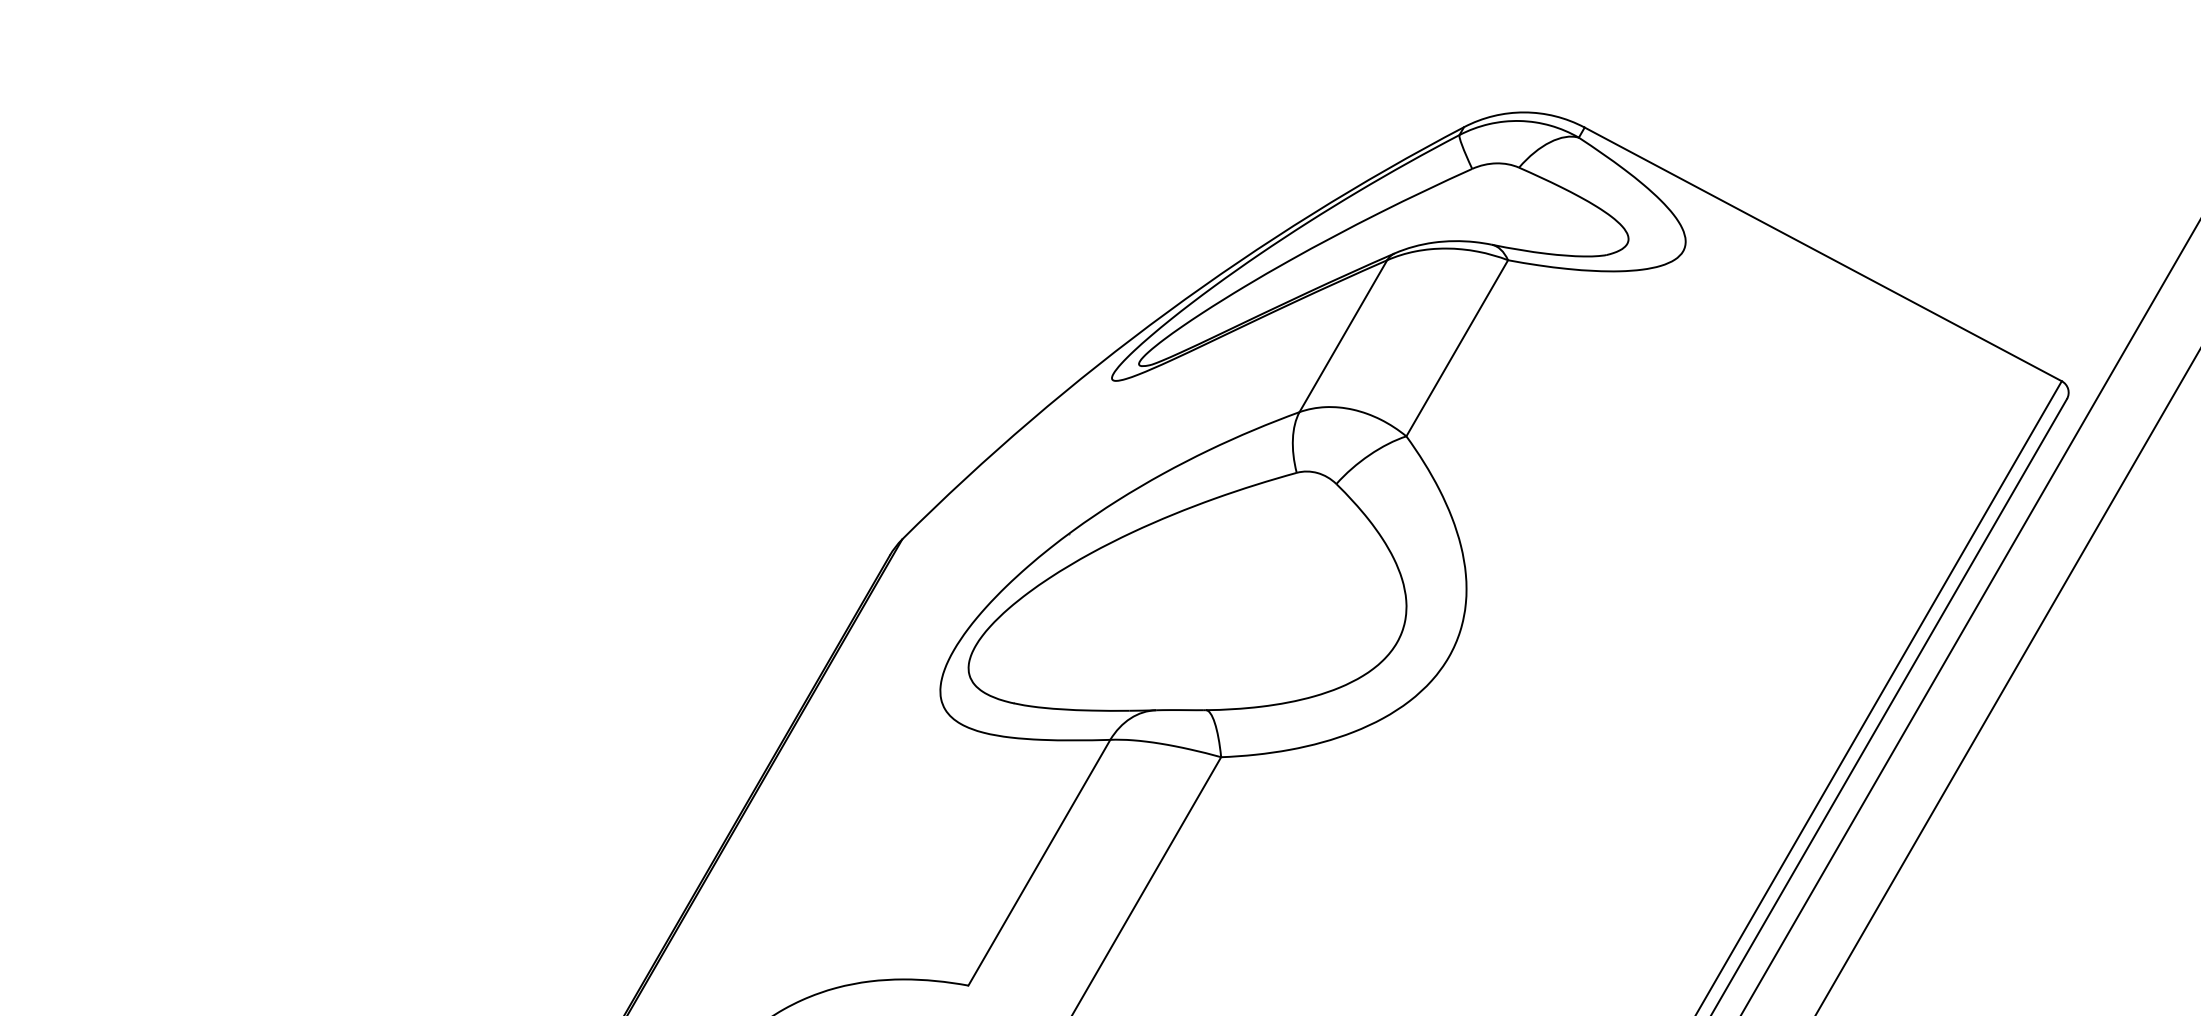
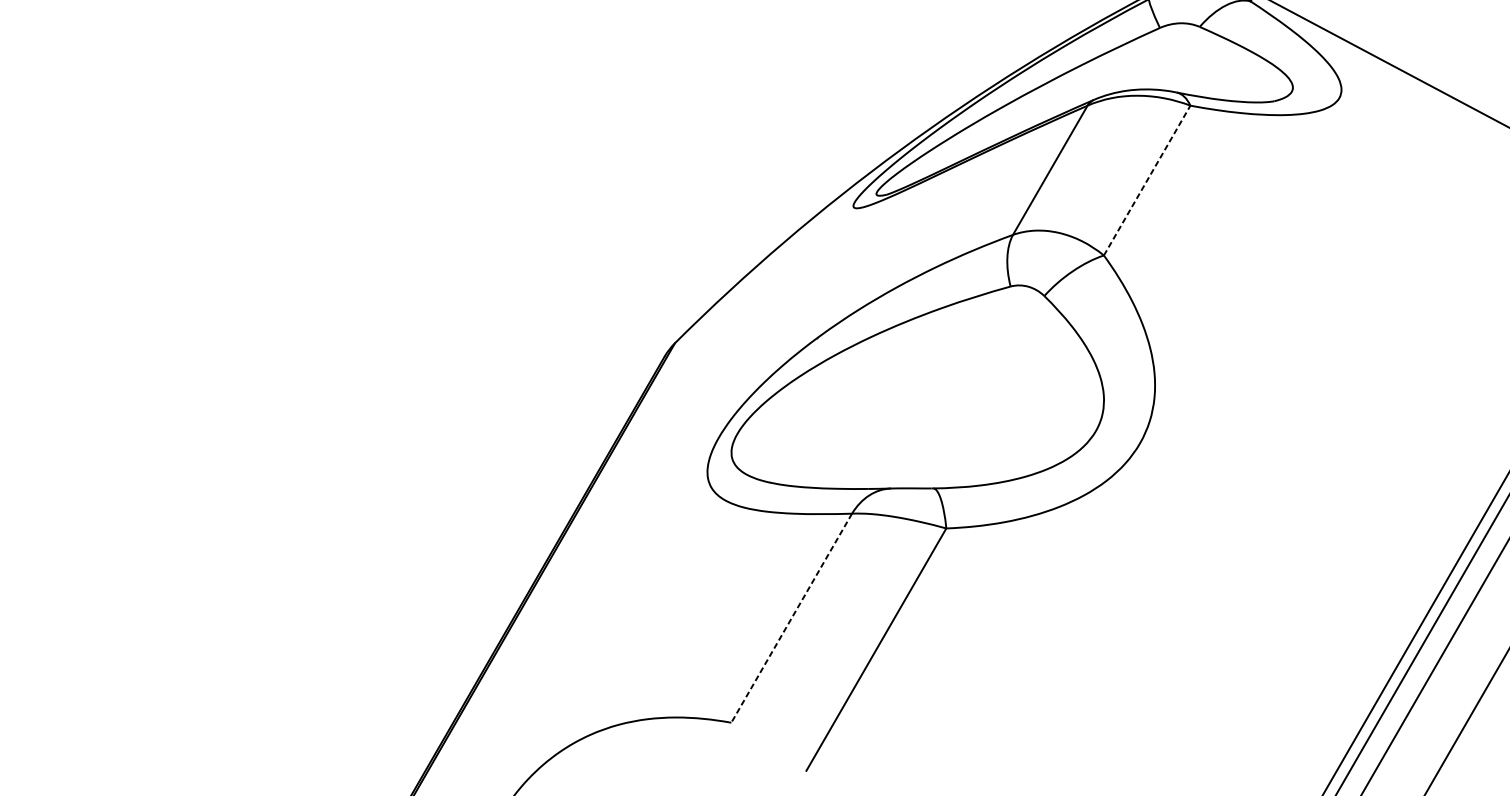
line: (1457, 348) -> (1147, 180), solid -> dashed
line: (1039, 862) -> (791, 618), solid -> dashed

